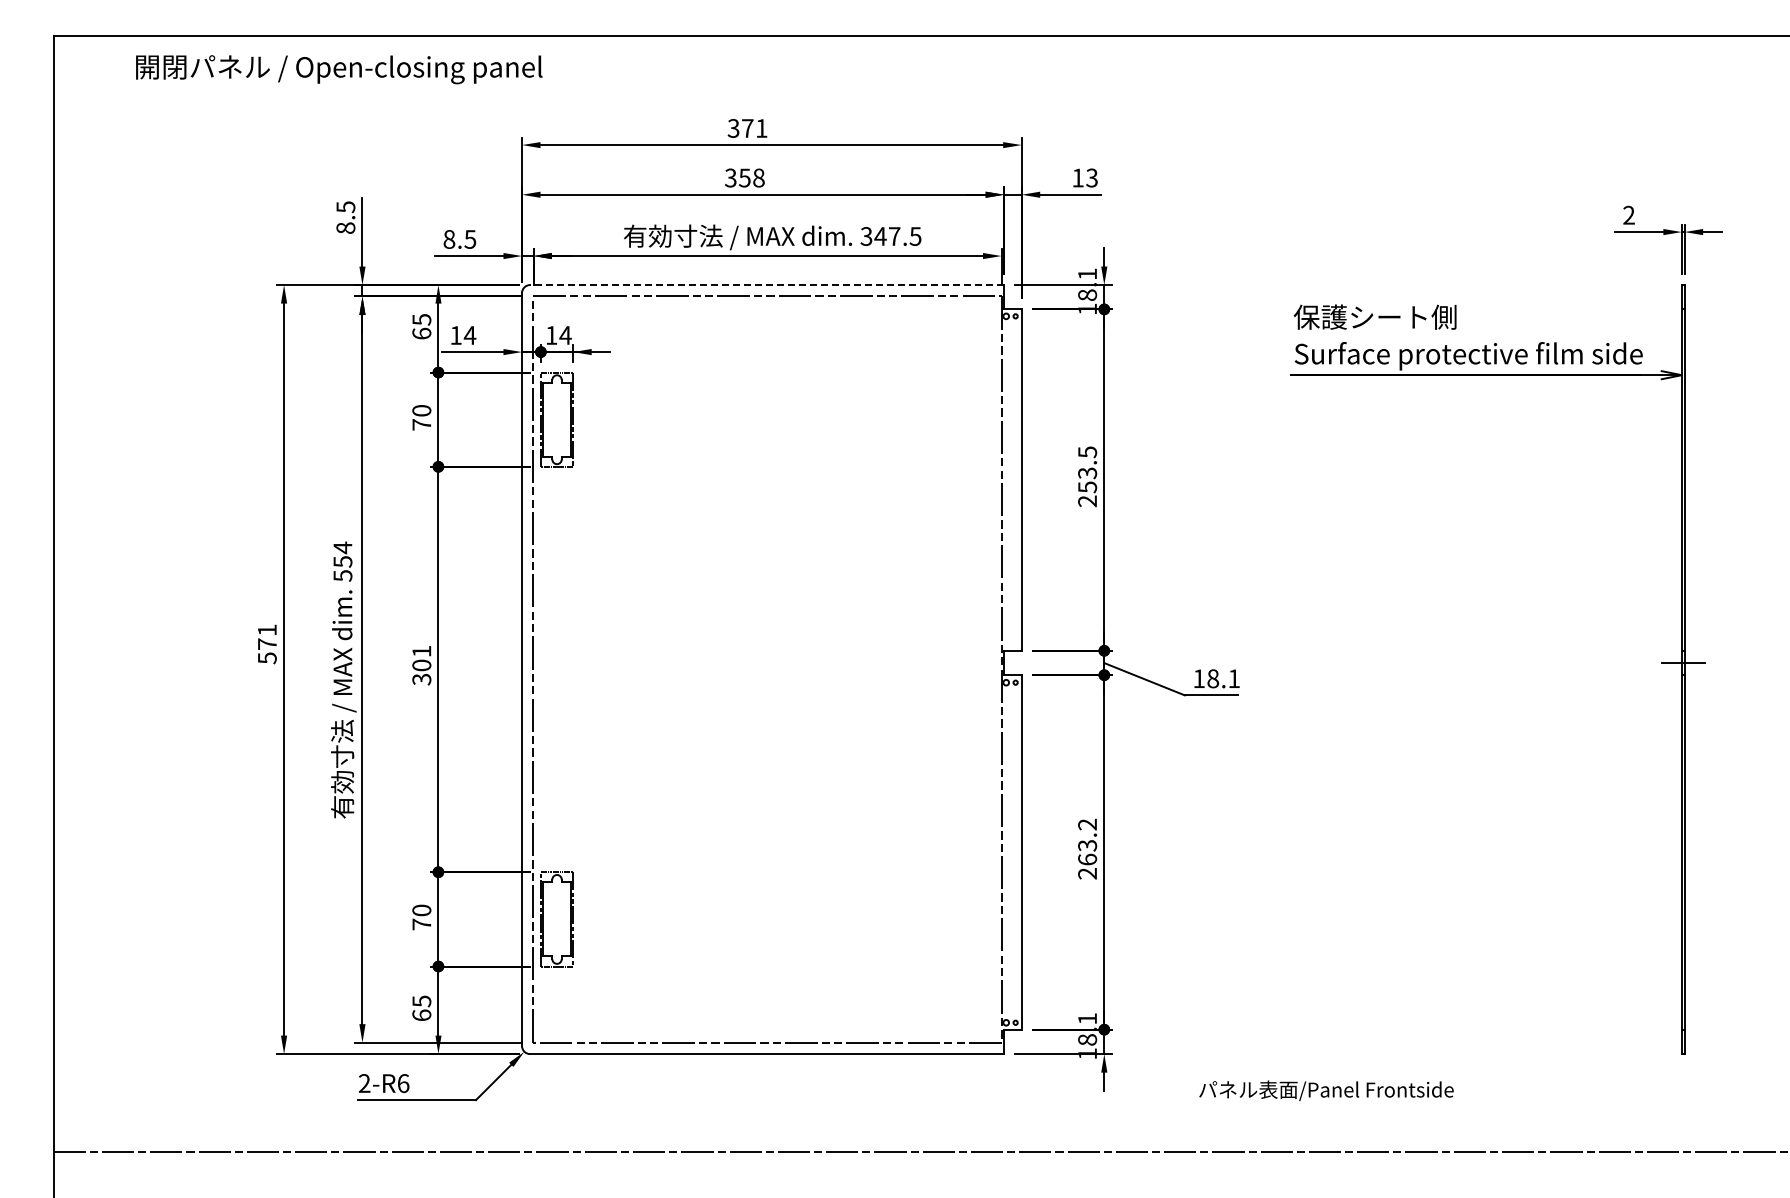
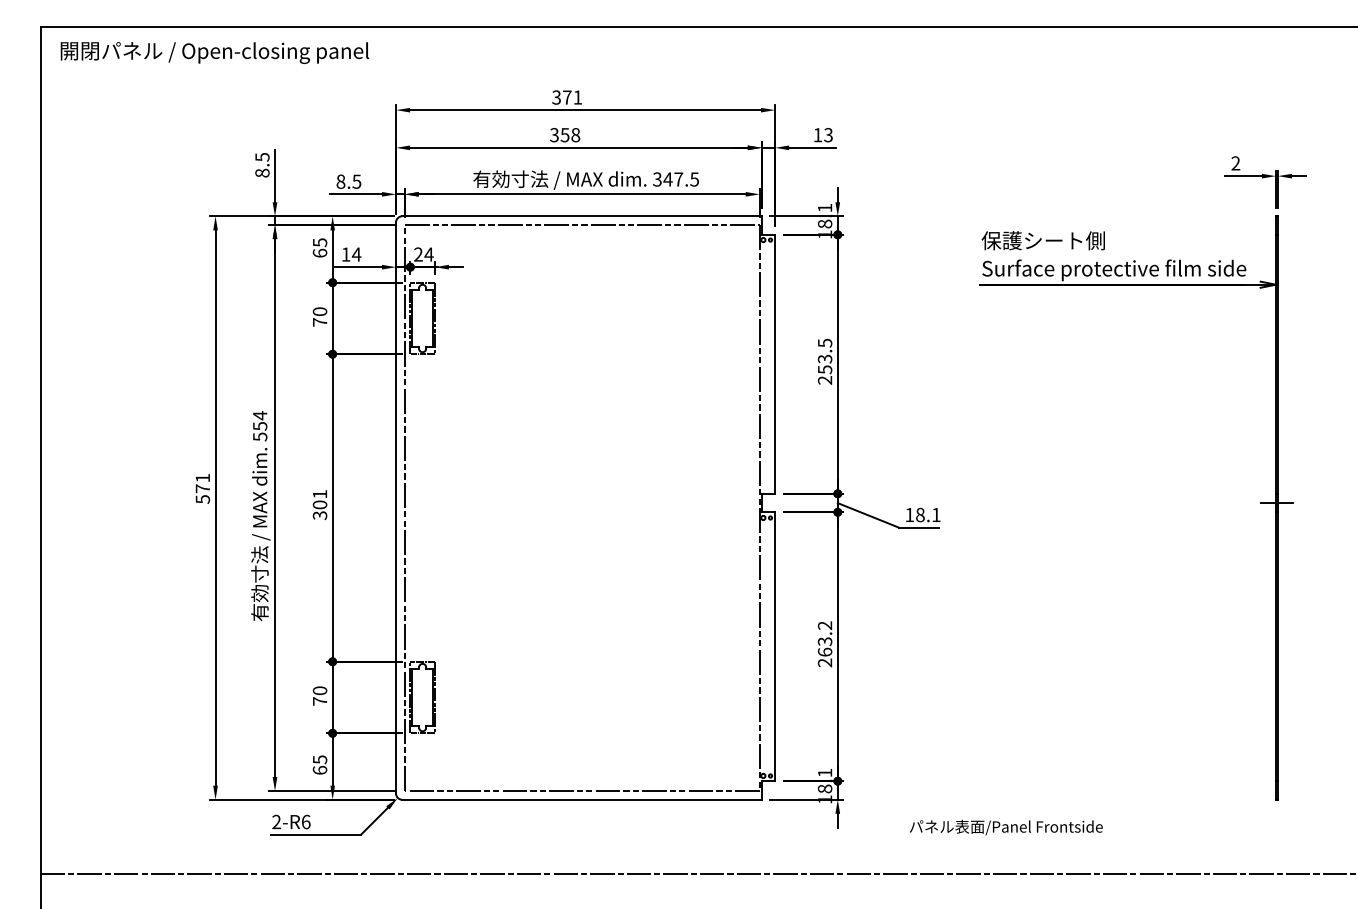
text: (339, 69) -> (215, 52), moved
line: (766, 285) -> (581, 216), dashed -> solid
text: (551, 335) -> (418, 254), 14 -> 24

